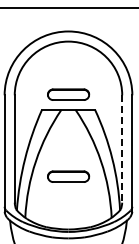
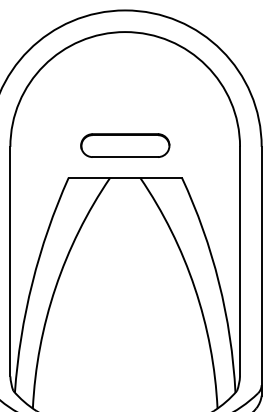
line: (122, 149) -> (240, 262), dashed -> solid
part: (68, 176) -> (125, 320), removed

